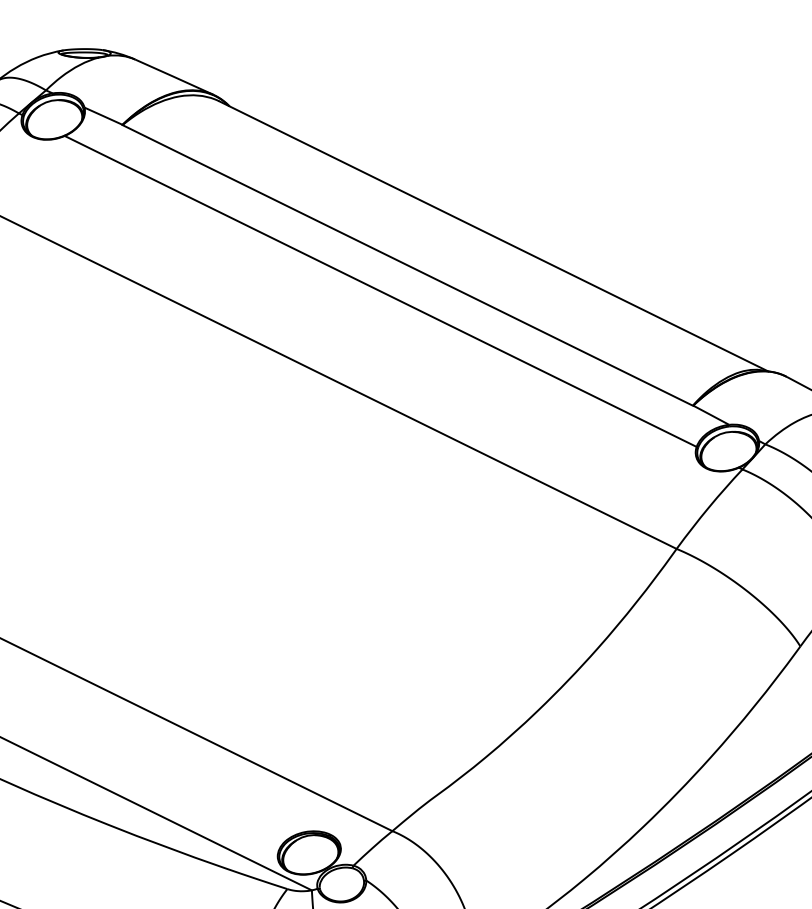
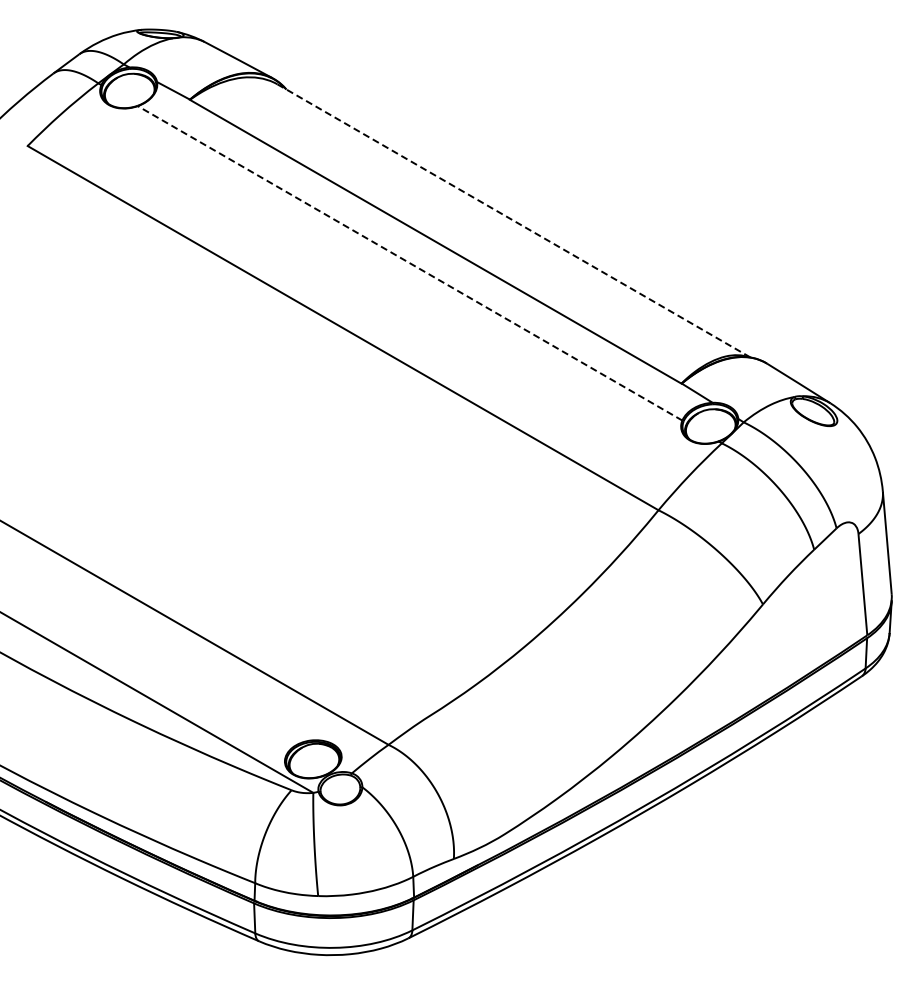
line: (494, 236) -> (514, 221), solid -> dashed
line: (380, 291) -> (409, 263), solid -> dashed

